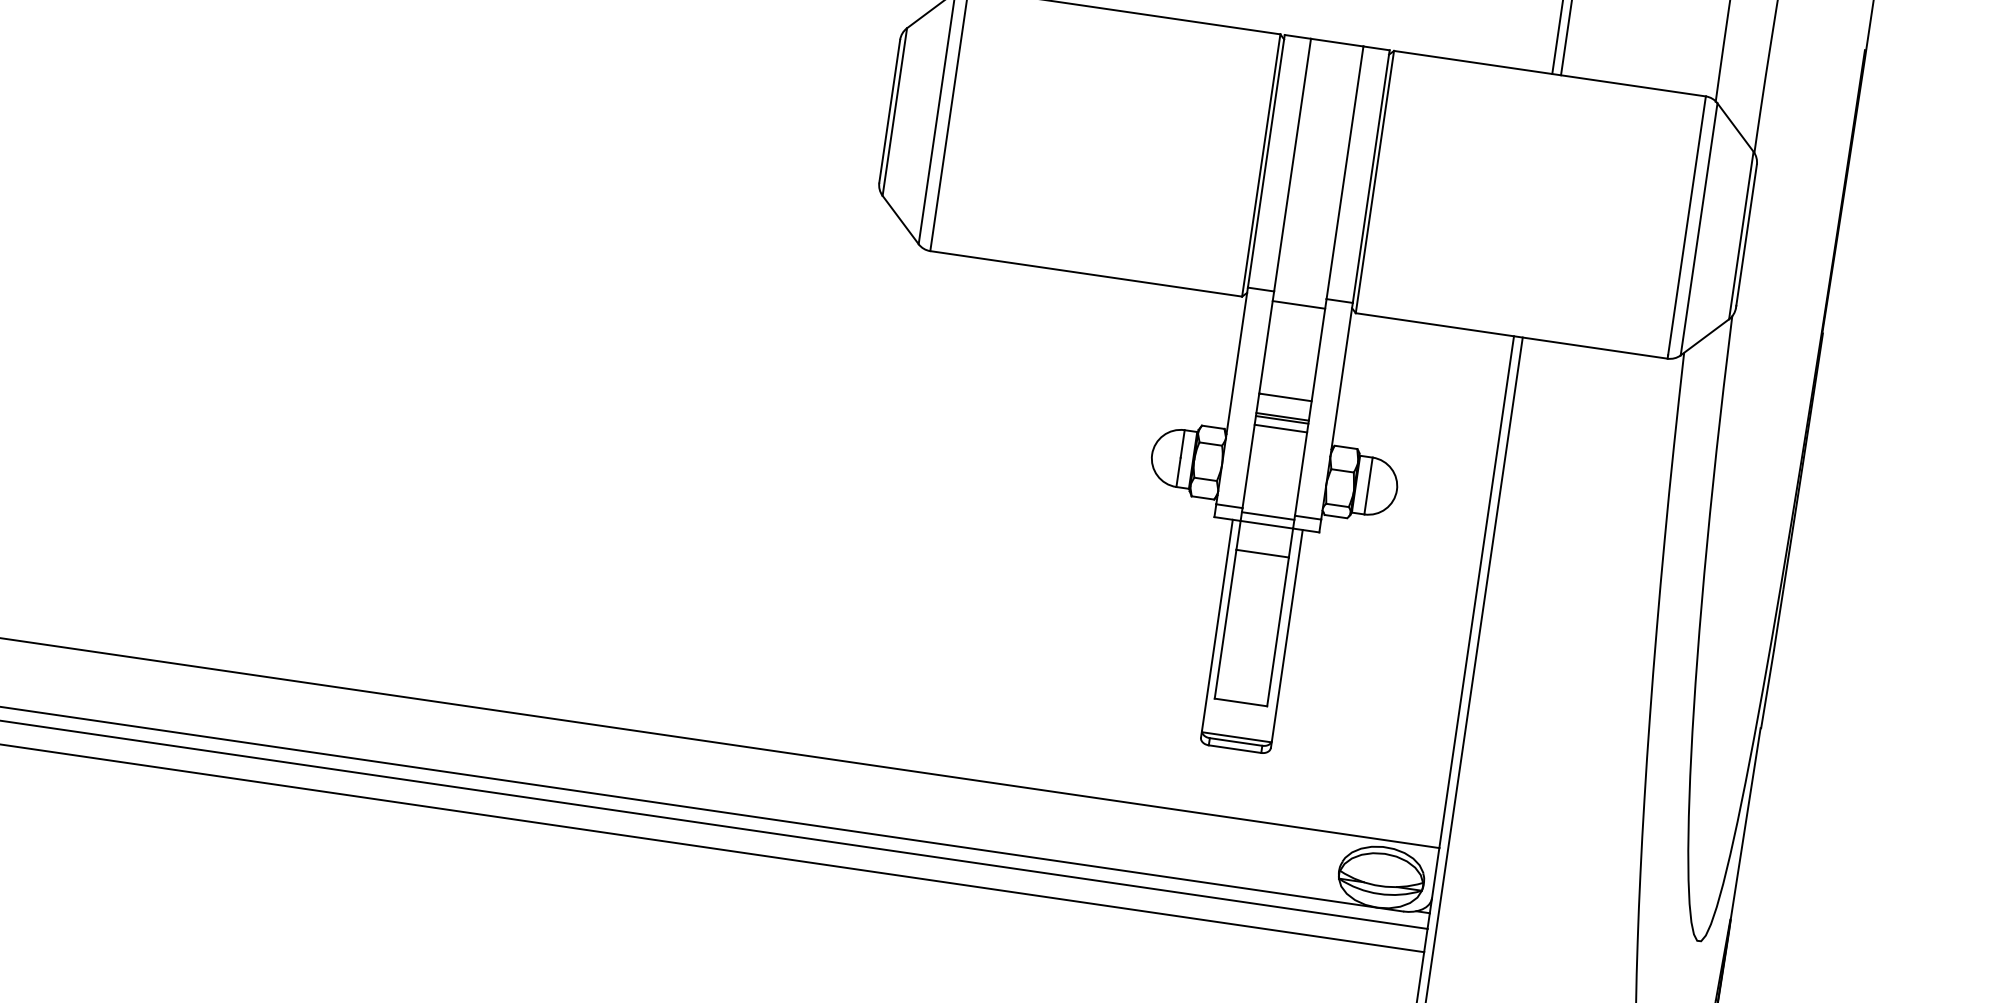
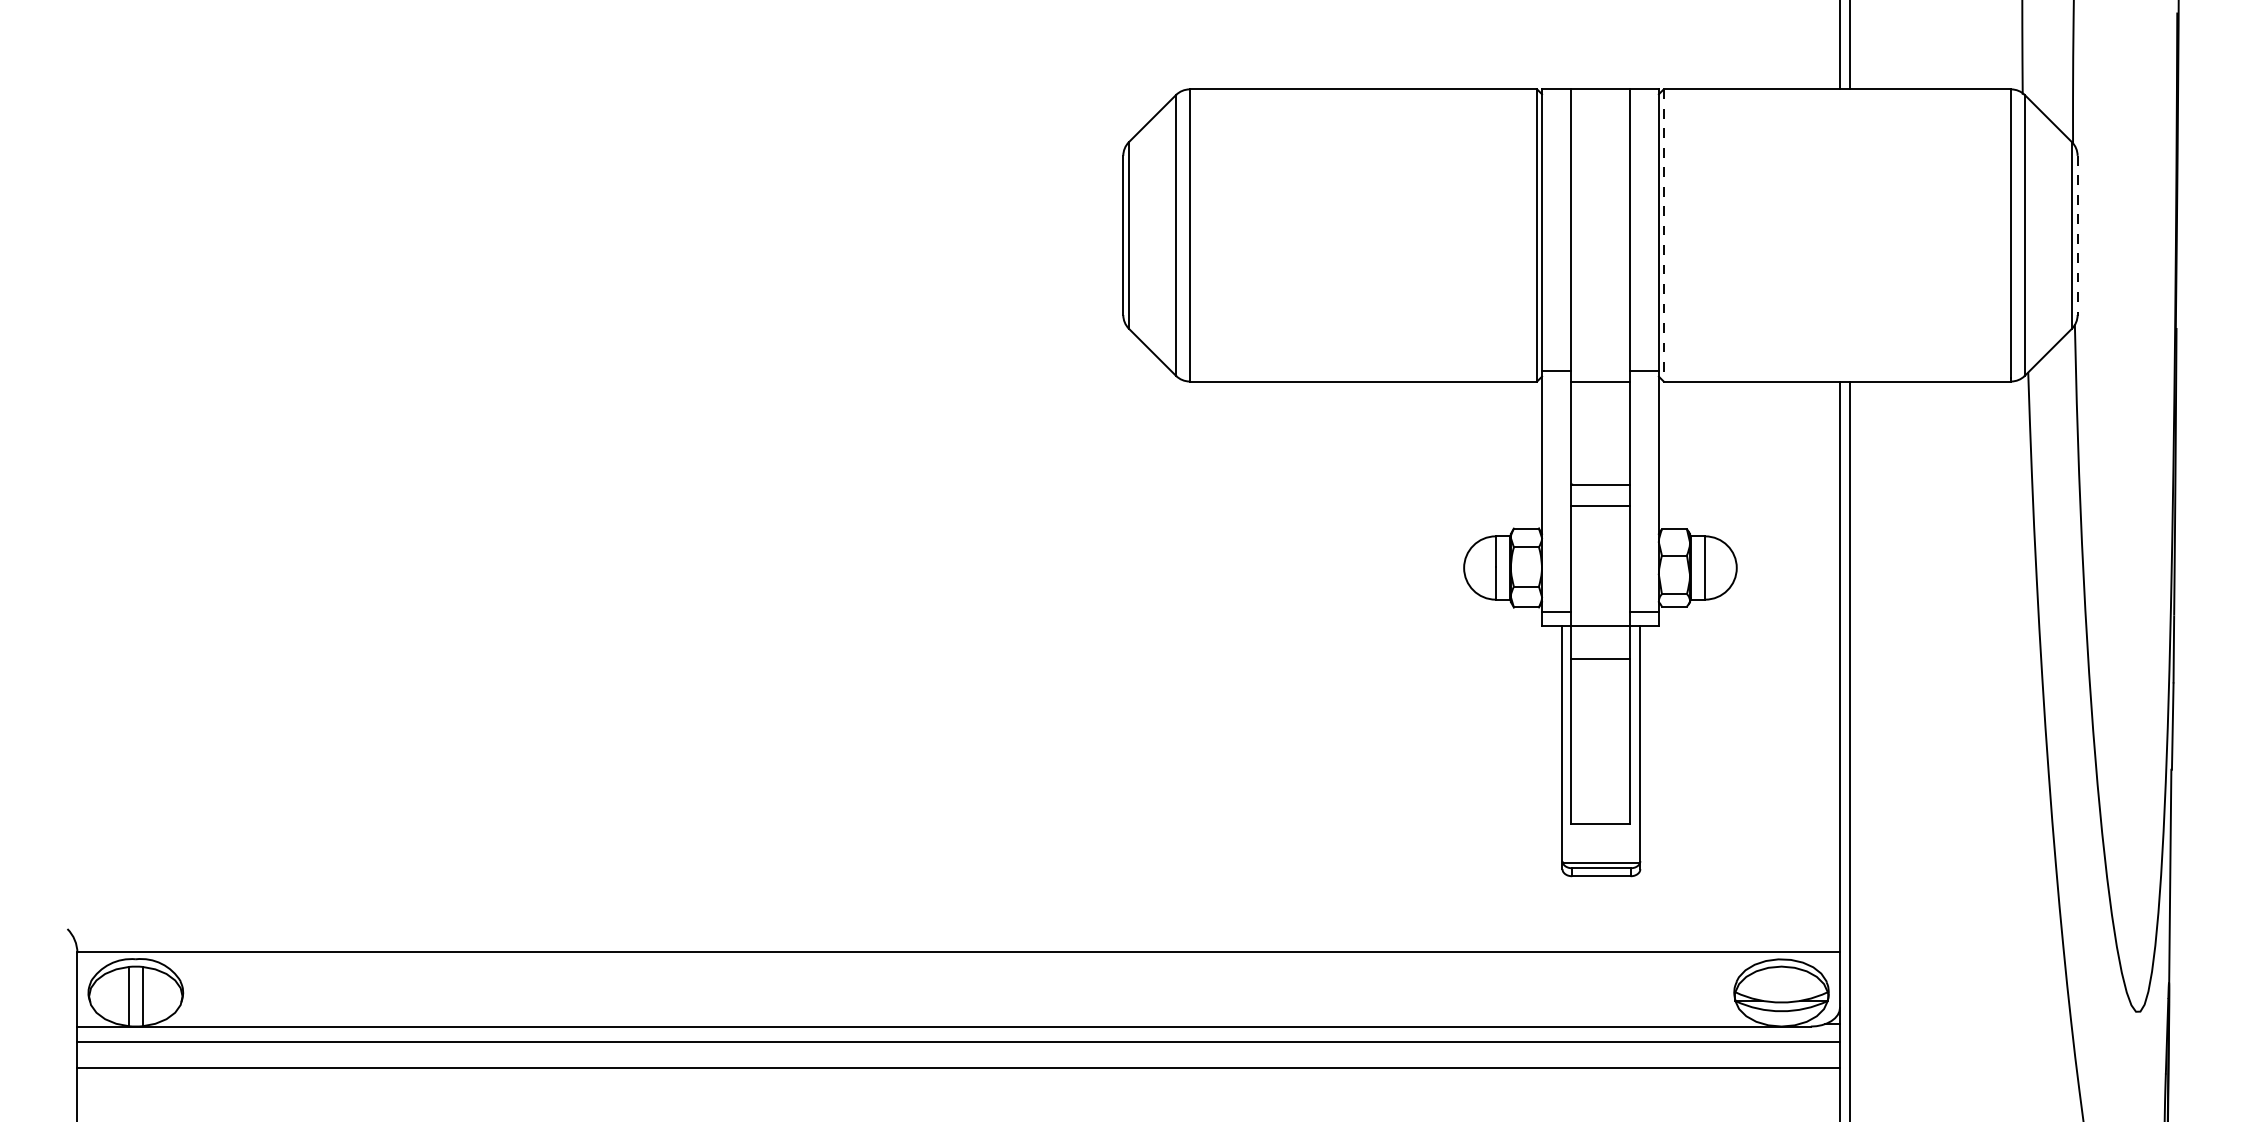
line: (1374, 182) -> (1663, 235), solid -> dashed
line: (1746, 235) -> (2077, 234), solid -> dashed
line: (1282, 419) -> (1600, 509), removed
line: (1280, 428) -> (1600, 519), removed
line: (1268, 515) -> (1600, 616), removed

